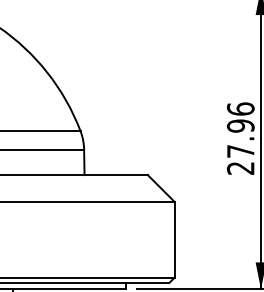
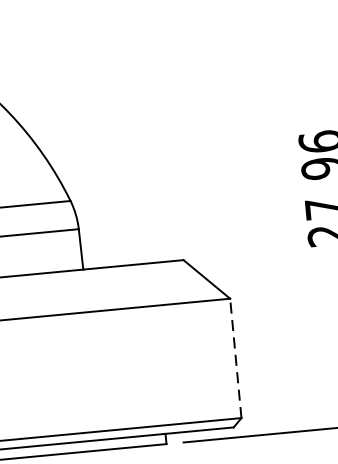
line: (174, 239) -> (235, 357), solid -> dashed

